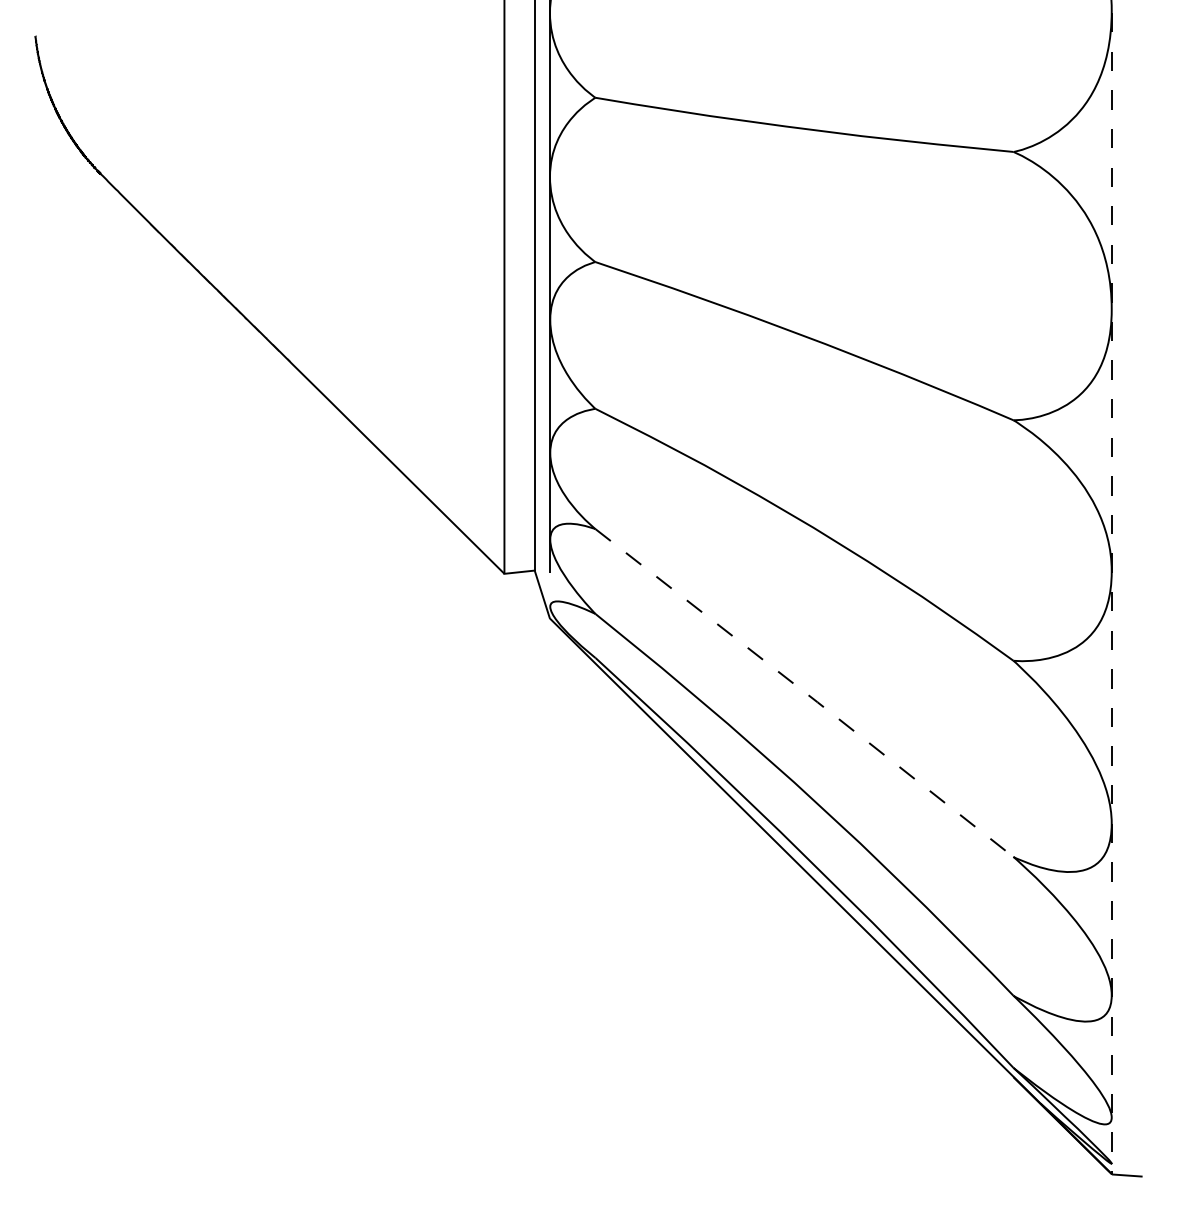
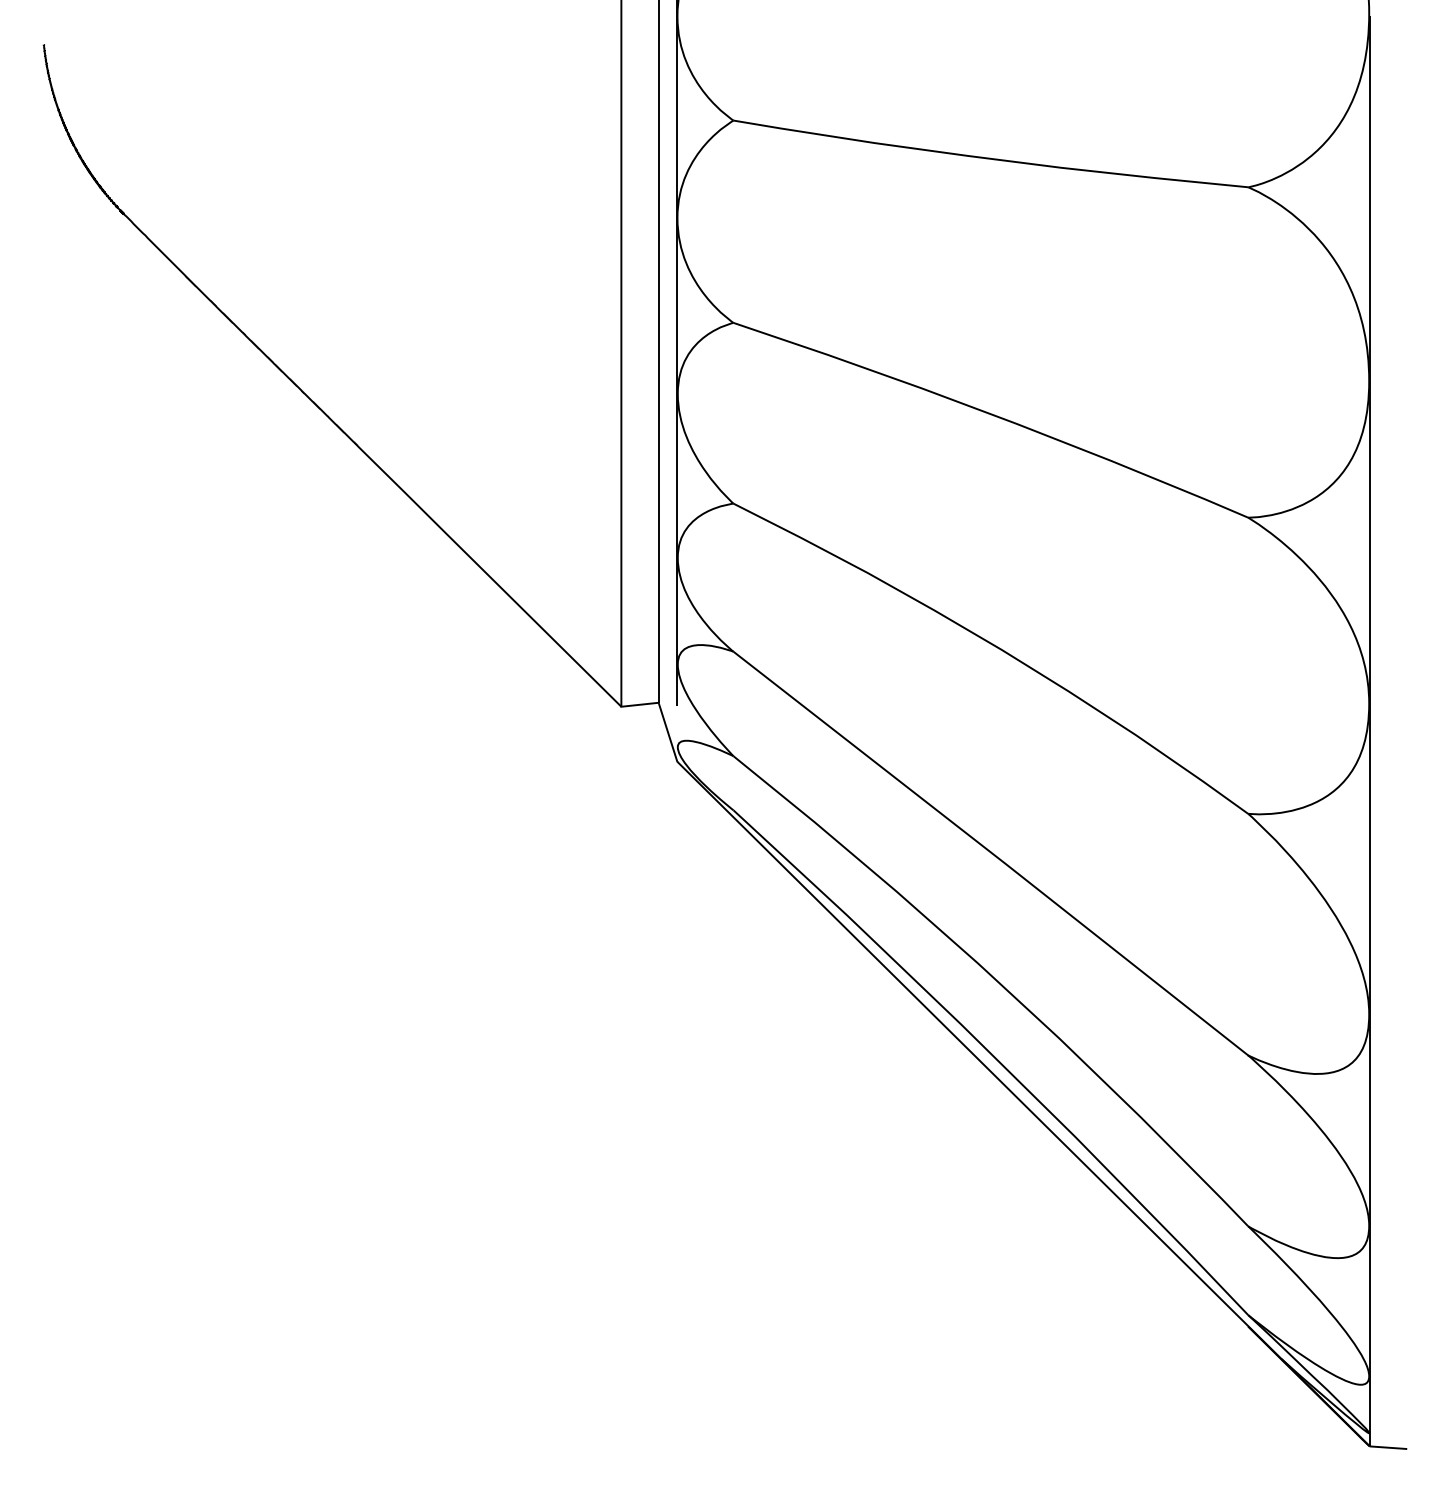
line: (1112, 593) -> (1370, 730), dashed -> solid
line: (805, 693) -> (992, 854), dashed -> solid

